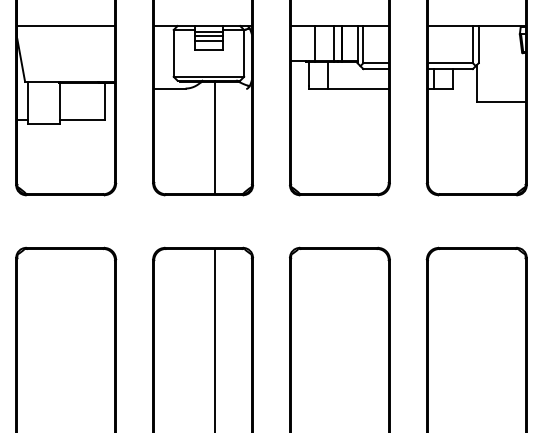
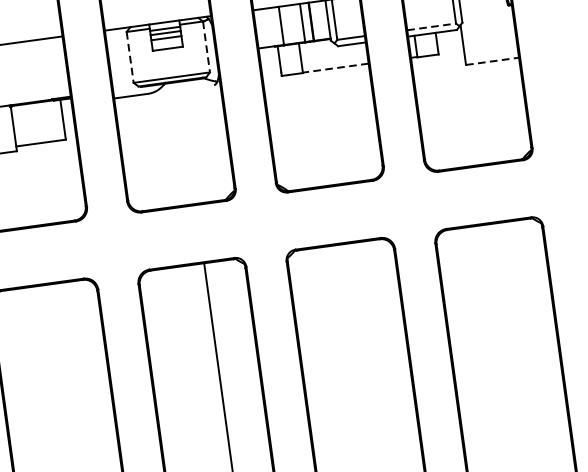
line: (173, 53) -> (129, 57), solid -> dashed
line: (244, 53) -> (206, 47), solid -> dashed
line: (450, 63) -> (431, 27), solid -> dashed
line: (358, 88) -> (335, 68), solid -> dashed
line: (501, 101) -> (492, 60), solid -> dashed
line: (215, 137) -> (187, 142), removed

